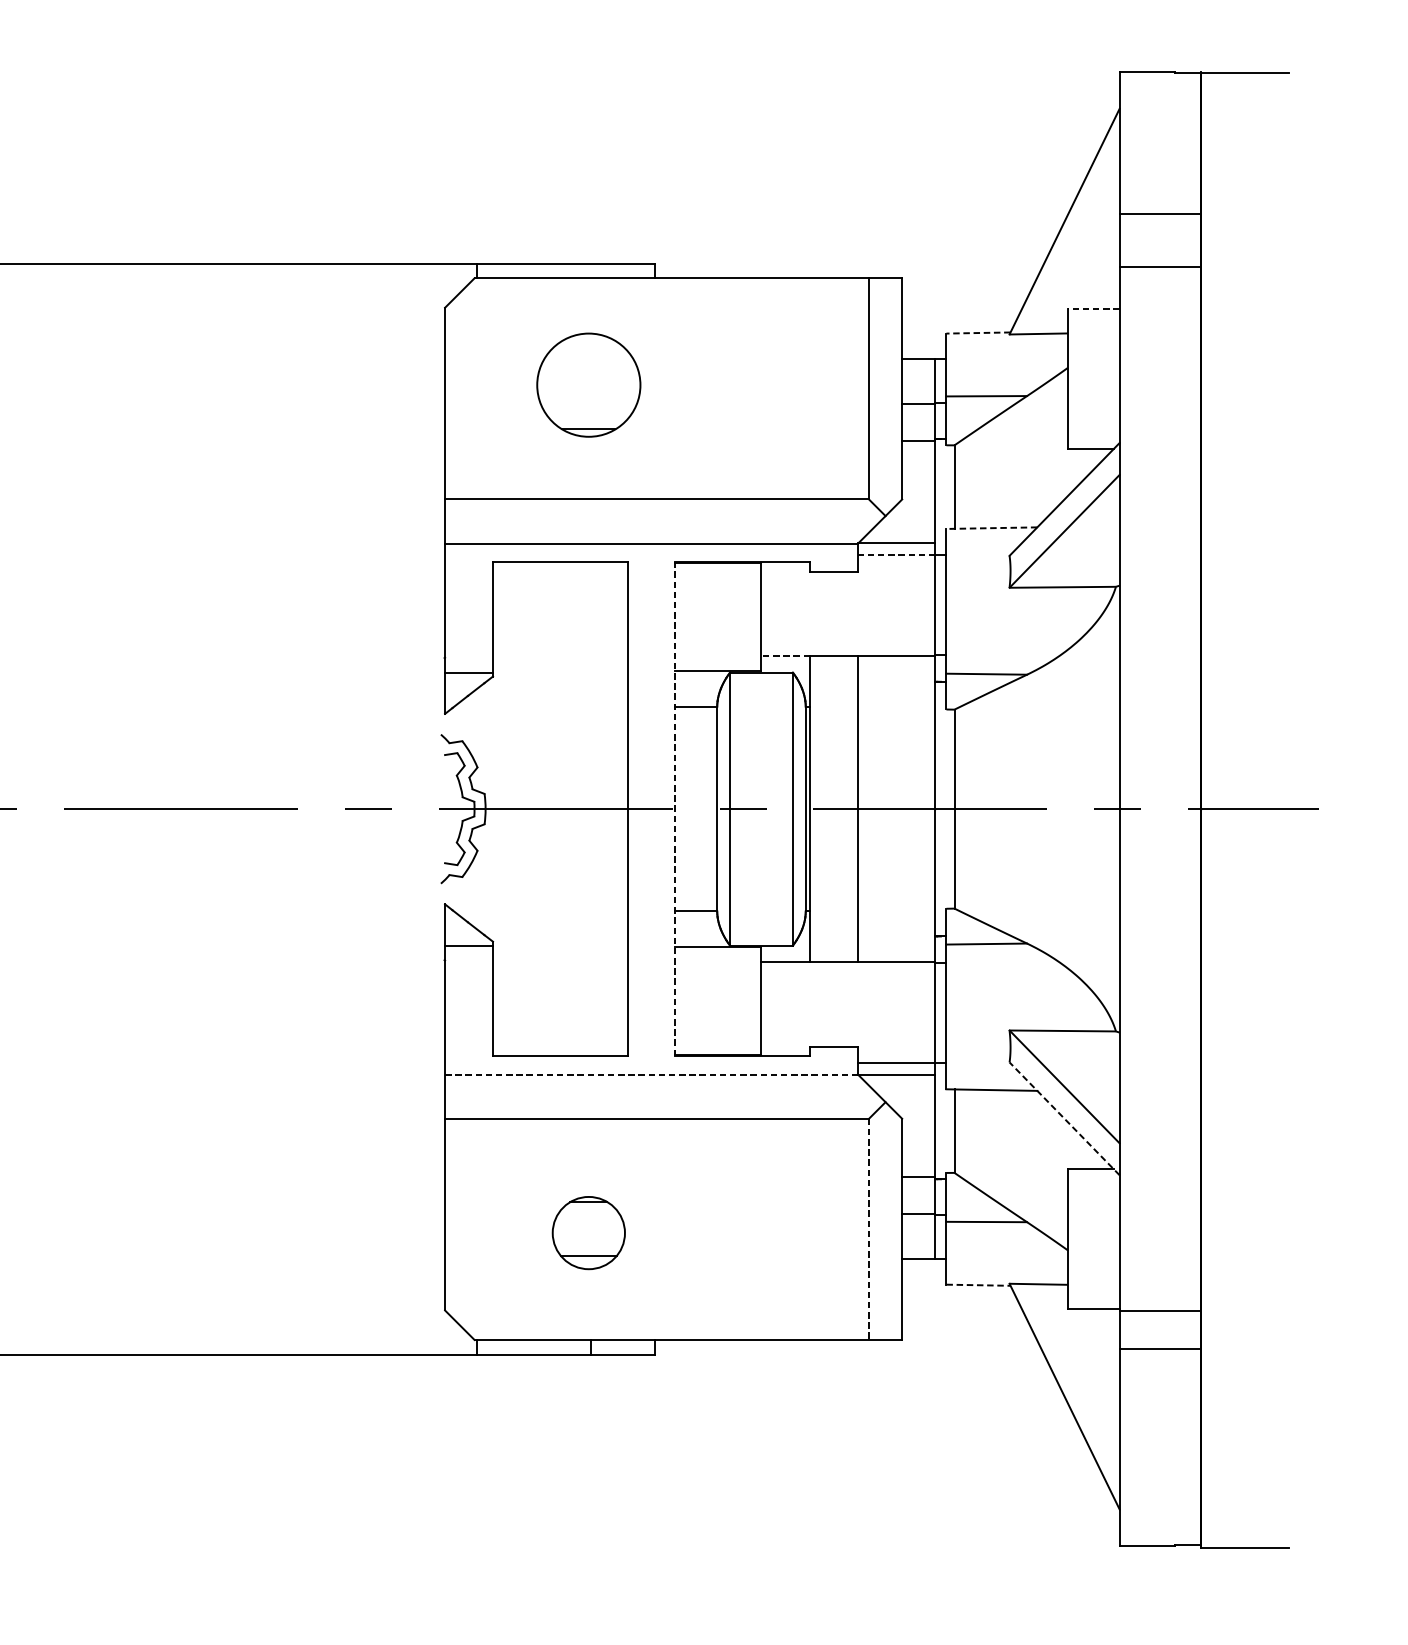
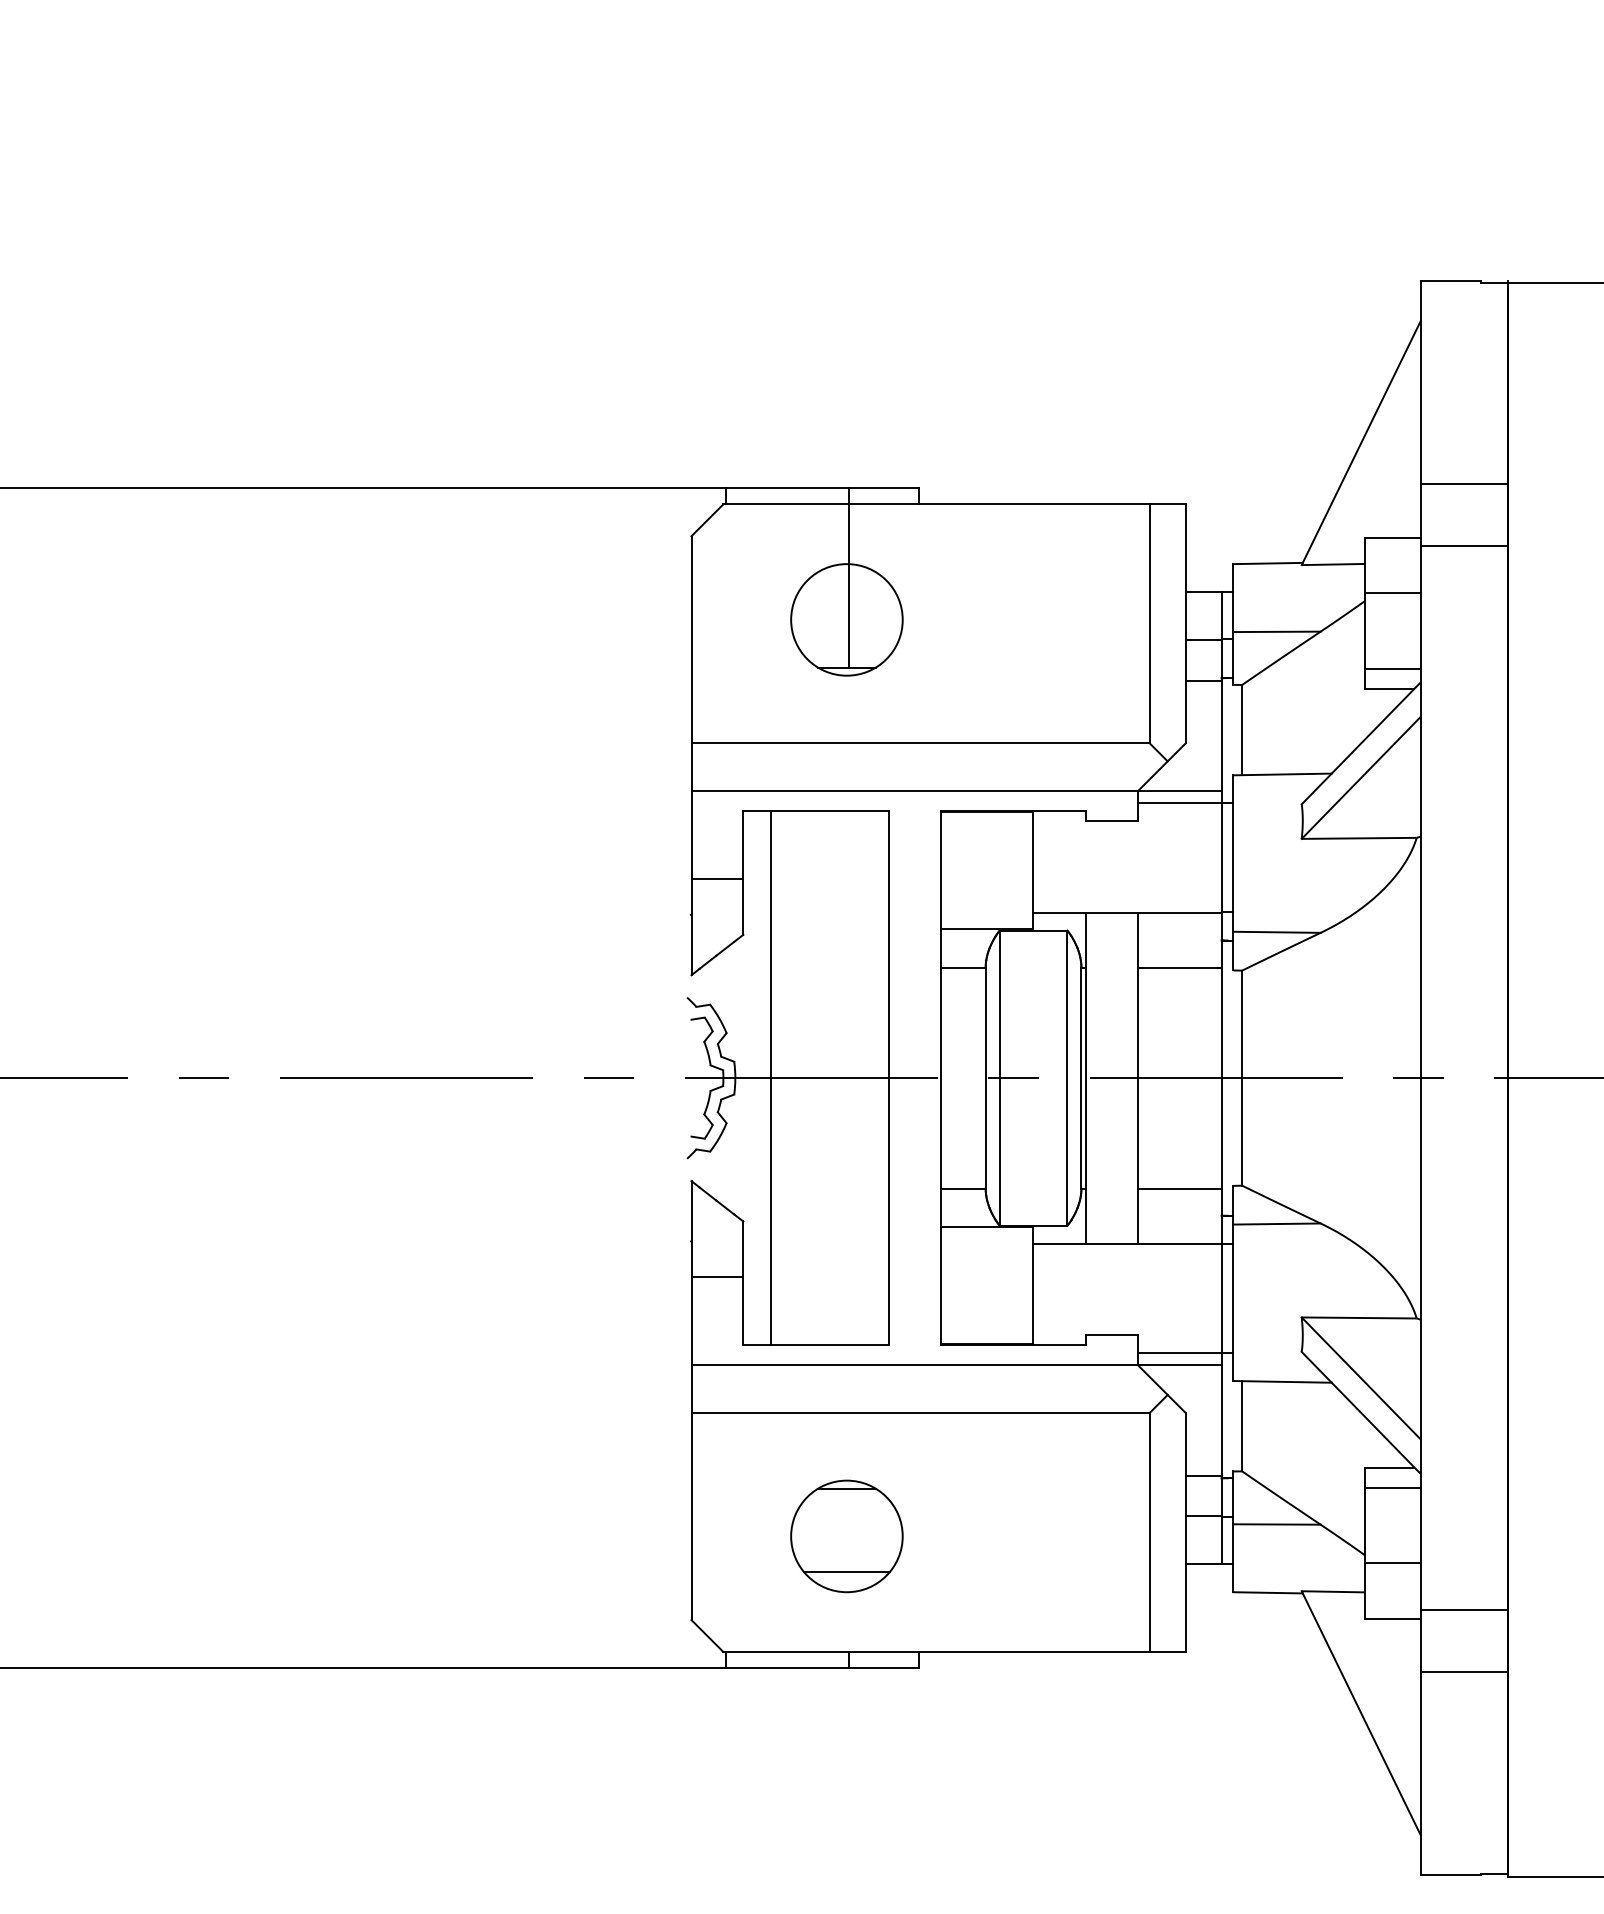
line: (1160, 213) -> (1464, 484), moved
line: (1160, 267) -> (1464, 546), moved
line: (1093, 308) -> (1392, 537), dashed -> solid
line: (978, 333) -> (1268, 563), dashed -> solid
line: (590, 345) -> (848, 577), added
line: (1093, 360) -> (1392, 593), added
line: (1093, 430) -> (1392, 668), added
line: (991, 528) -> (1282, 774), dashed -> solid
line: (896, 555) -> (1179, 803), dashed -> solid
line: (785, 655) -> (1059, 912), dashed -> solid
line: (469, 672) -> (717, 878), moved
line: (896, 706) -> (1179, 967), added
line: (519, 809) -> (771, 1078), added
line: (675, 809) -> (940, 1078), dashed -> solid
line: (896, 911) -> (1179, 1188), added
line: (469, 946) -> (717, 1277), moved
line: (652, 1074) -> (915, 1365), dashed -> solid
line: (1063, 1118) -> (1360, 1412), dashed -> solid
line: (1093, 1187) -> (1392, 1487), added
line: (868, 1229) -> (1149, 1532), dashed -> solid
part: (588, 1233) -> (846, 1536), size x1.43
line: (1093, 1258) -> (1392, 1563), added
line: (978, 1284) -> (1268, 1592), dashed -> solid
line: (1160, 1310) -> (1464, 1671), moved
line: (1160, 1348) -> (1464, 1609), moved

